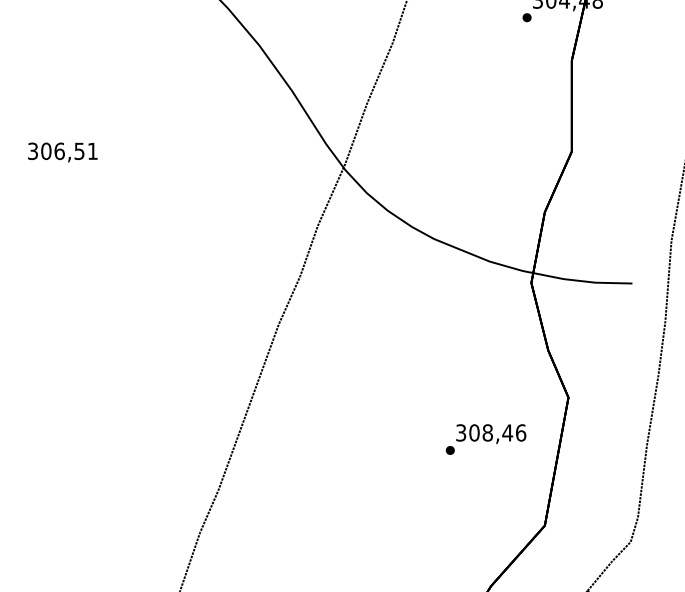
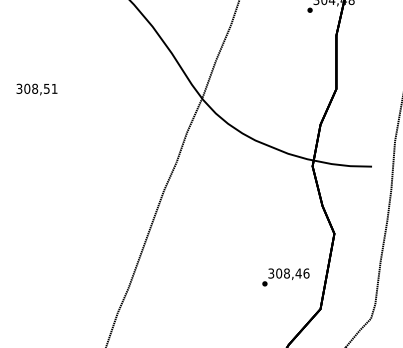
text: (60, 150) -> (35, 88), 306,51 -> 308,51
text: (485, 439) -> (285, 277), moved

